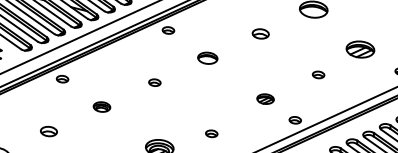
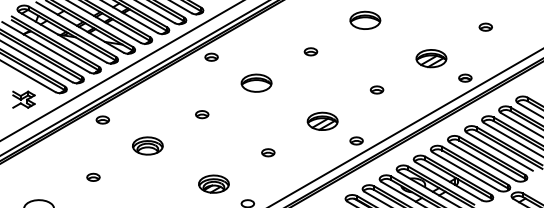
part: (260, 33) -> (310, 51), size x0.71
part: (360, 49) -> (431, 58), moved
part: (207, 57) -> (256, 82), size x1.43
part: (265, 98) -> (322, 120), size x1.67
part: (101, 106) -> (147, 145), size x1.67
part: (49, 130) -> (93, 176), size x0.71
part: (211, 133) -> (268, 152), moved

